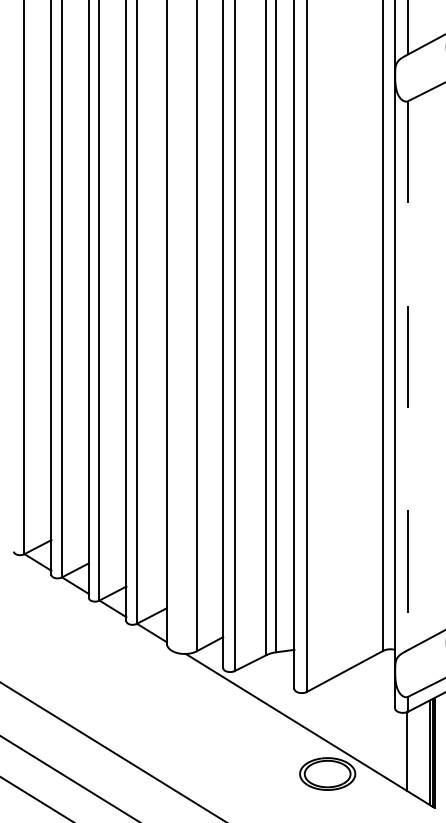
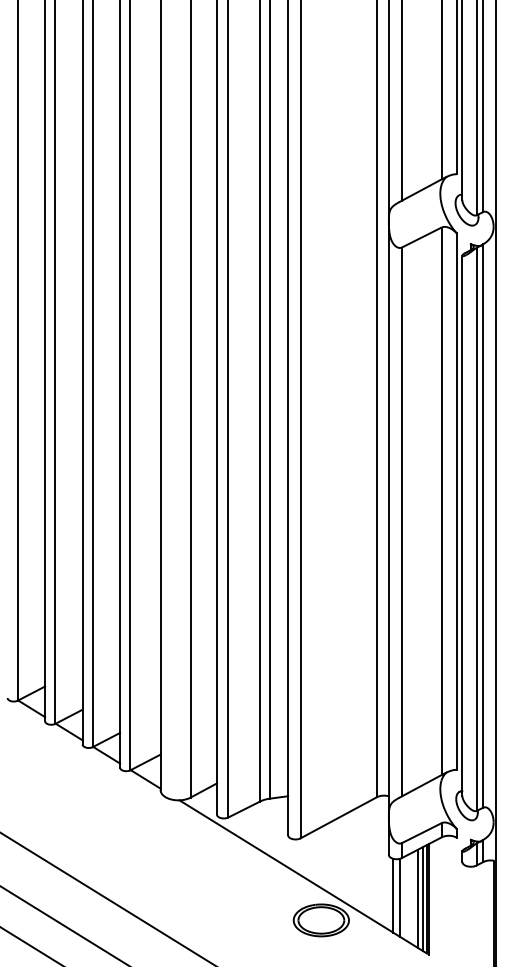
line: (407, 376) -> (401, 522), dashed -> solid
line: (399, 749) -> (393, 895), added
line: (423, 752) -> (417, 898), added

